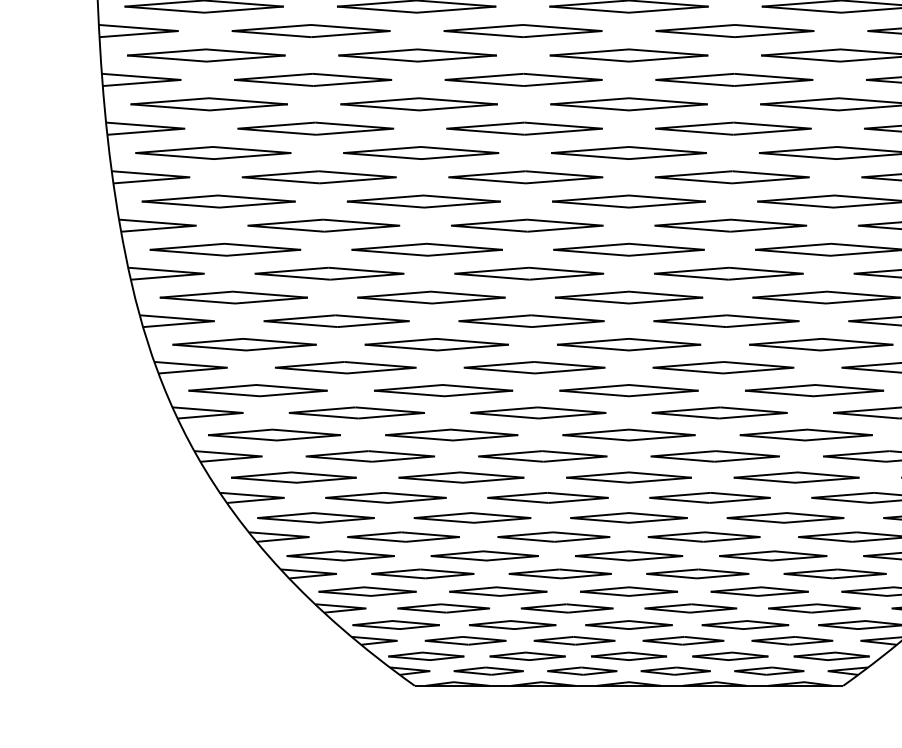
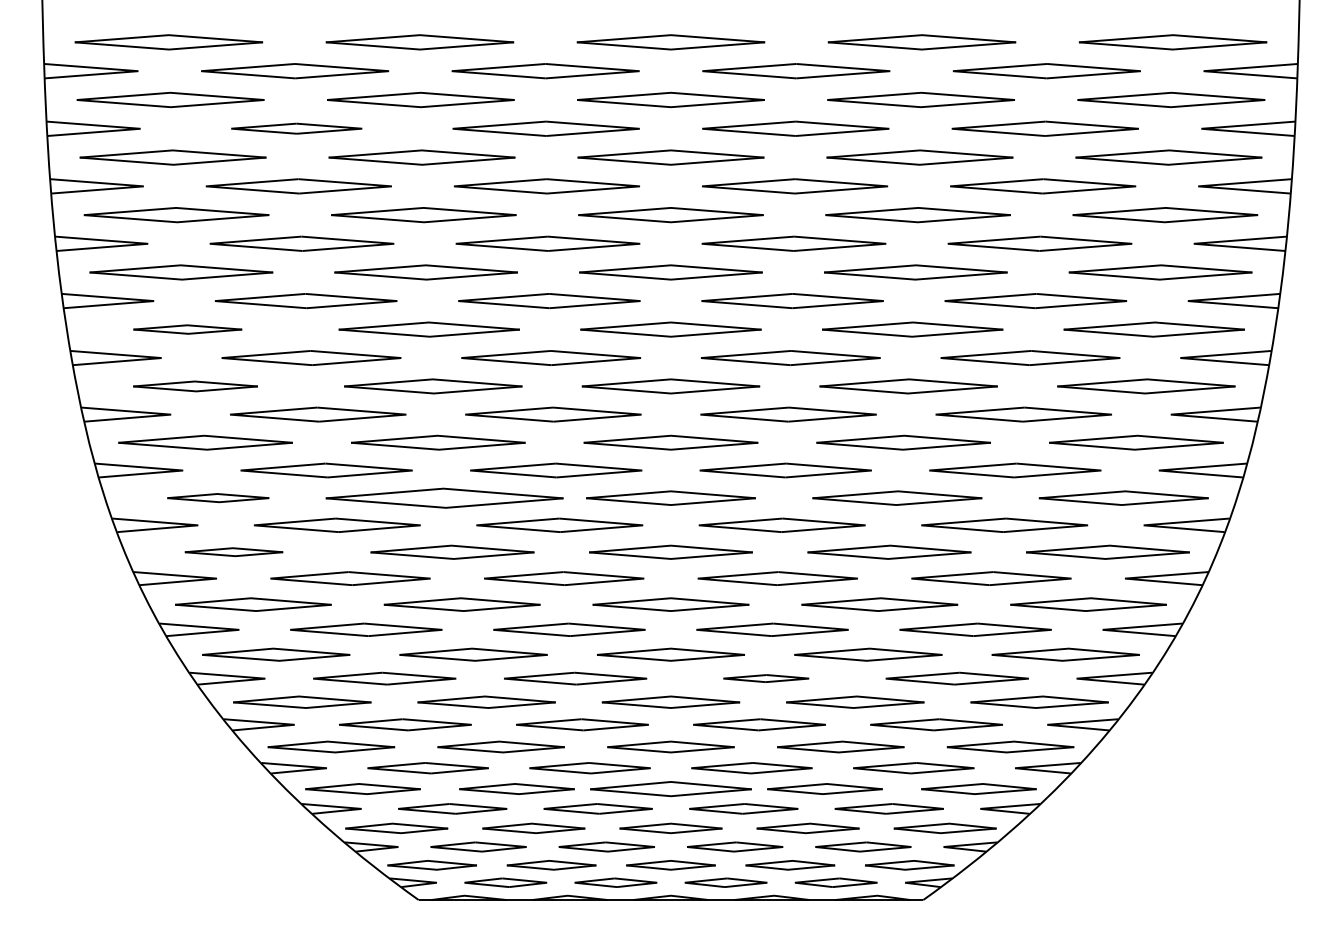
part: (311, 30) -> (296, 128), size x0.7
part: (218, 201) -> (187, 329), size x0.6
part: (225, 249) -> (195, 386), size x0.7
part: (244, 344) -> (218, 497), size x0.6
part: (436, 344) -> (444, 497), size x1.4
part: (257, 389) -> (233, 551), size x0.6
part: (709, 497) -> (765, 678), size x0.6
part: (628, 591) -> (670, 788), size x1.4

